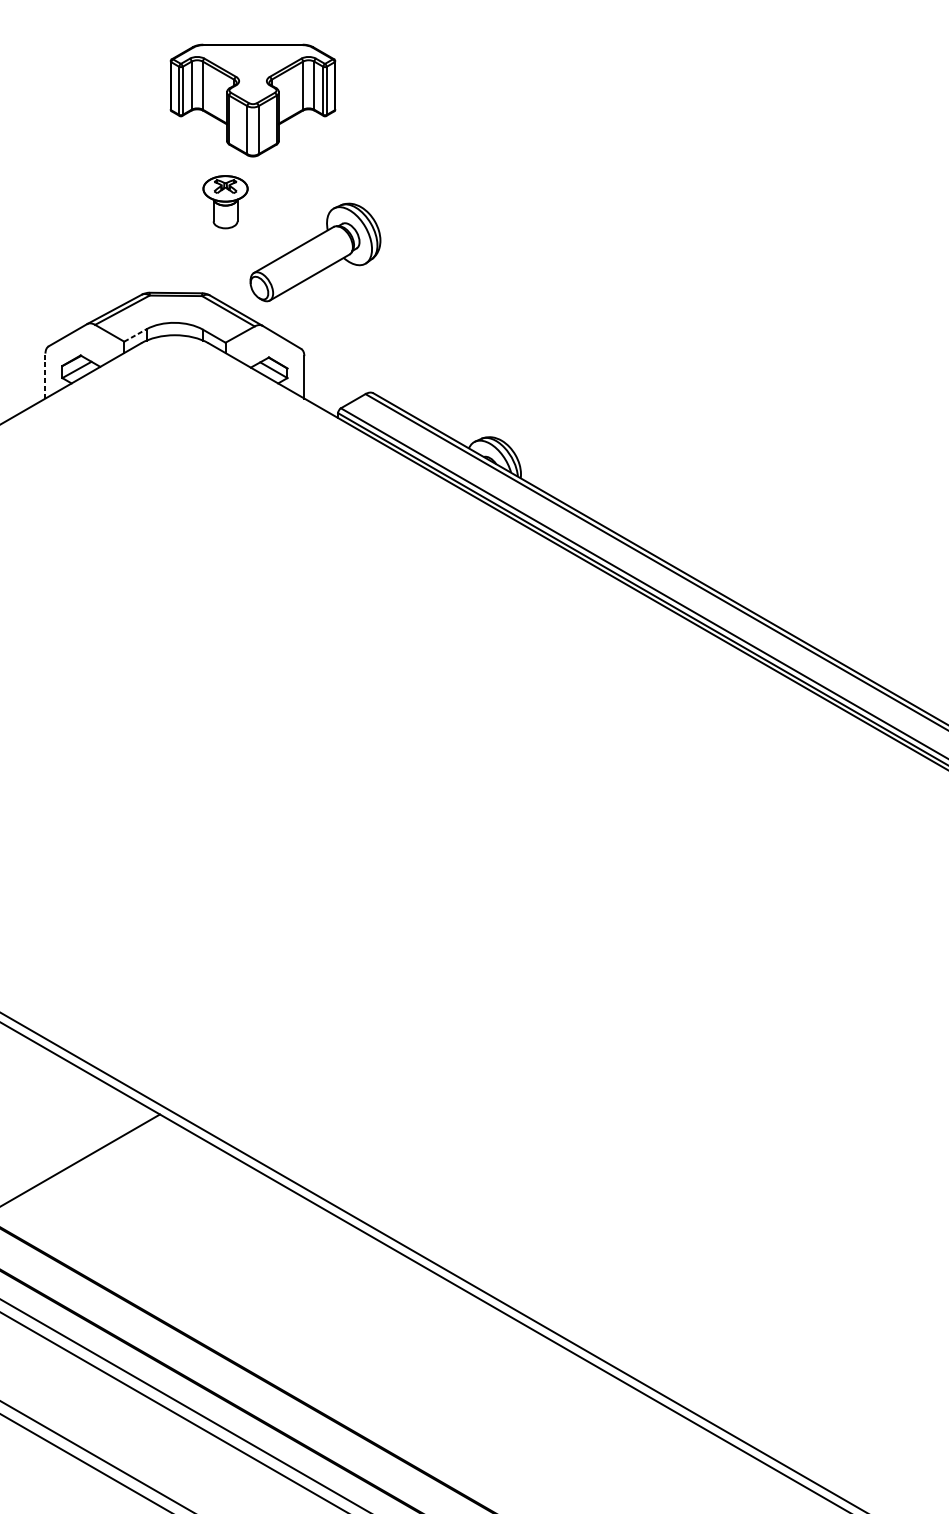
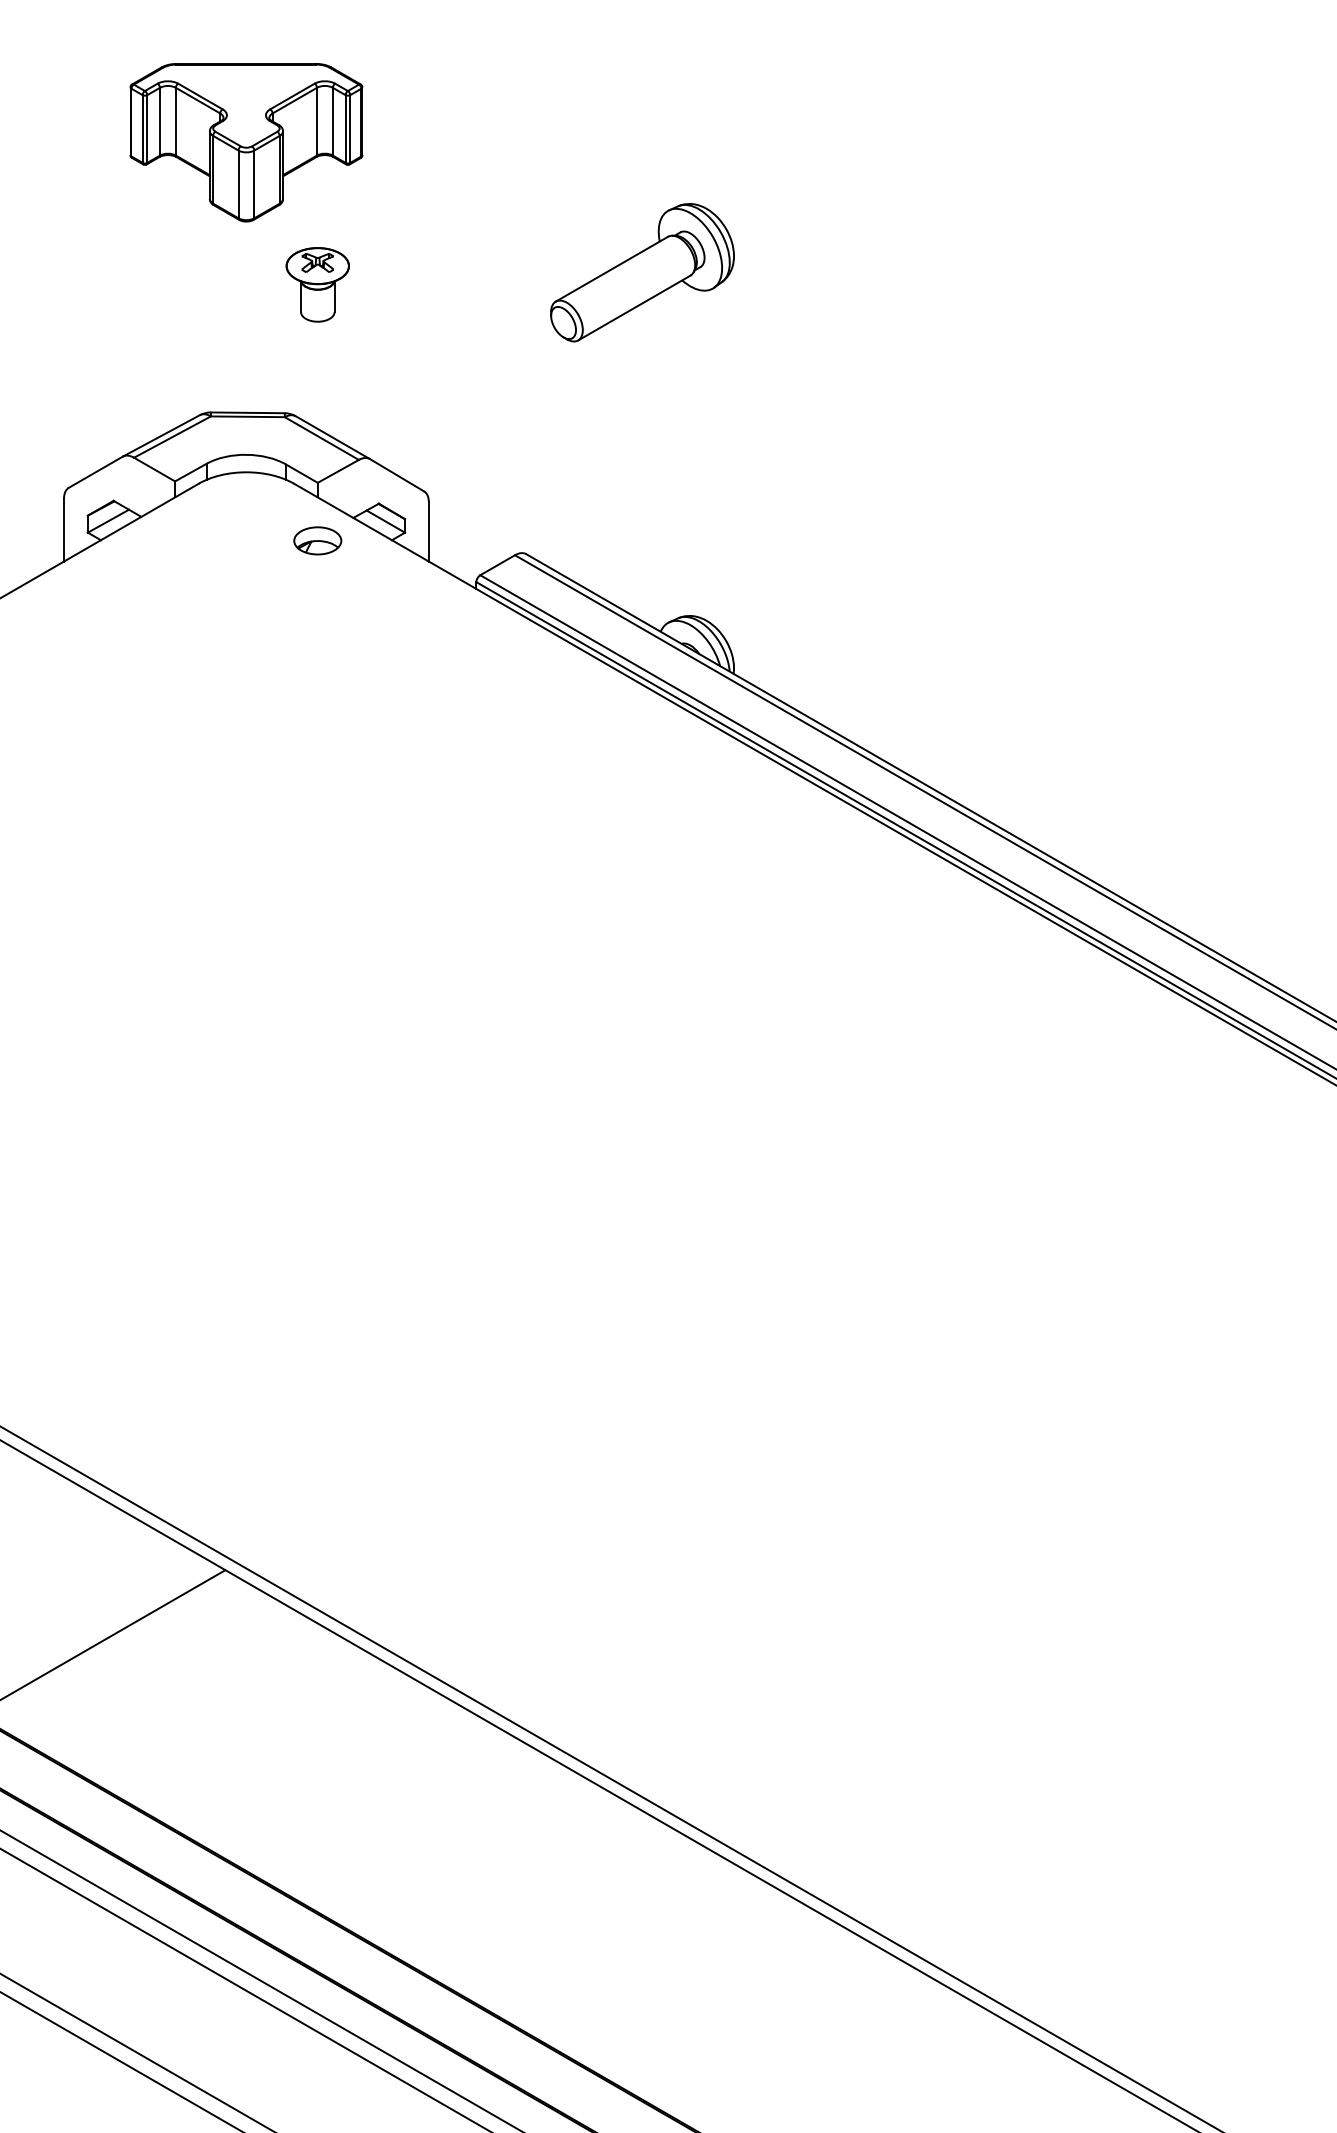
part: (253, 100) -> (246, 142), moved
part: (315, 252) -> (642, 272), moved
line: (135, 335) -> (191, 472), dashed -> solid
line: (45, 375) -> (64, 529), dashed -> solid
part: (225, 383) -> (317, 540), added

